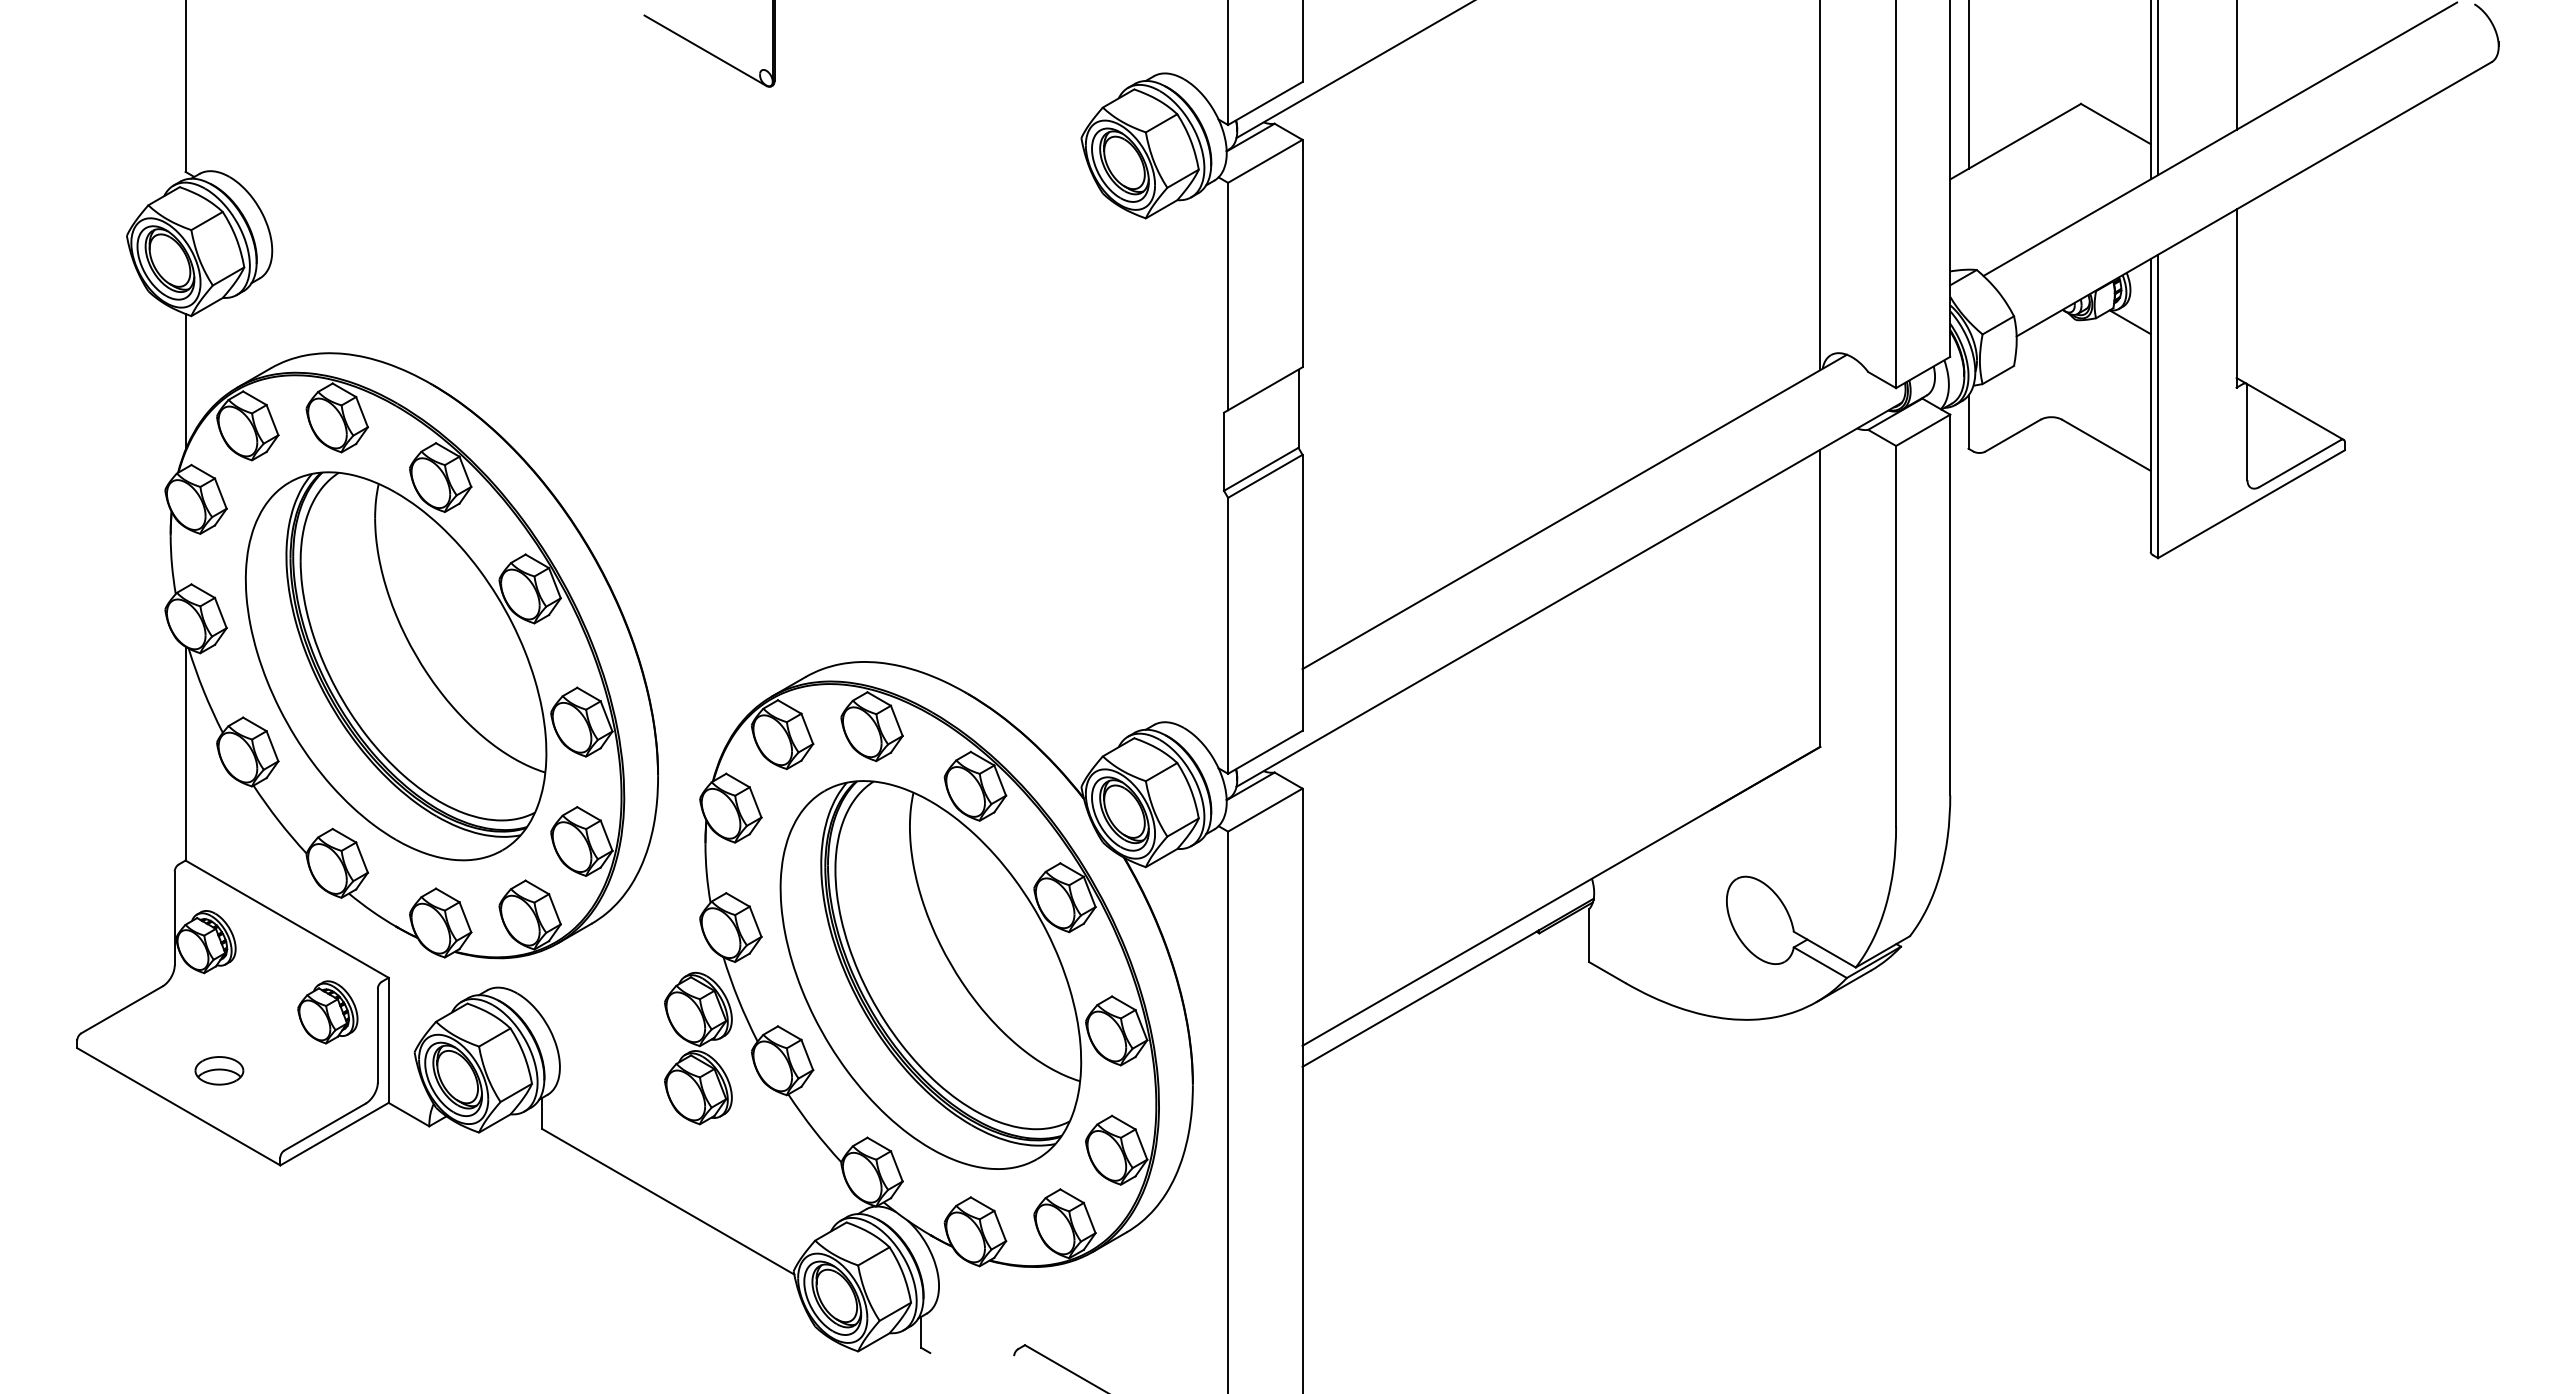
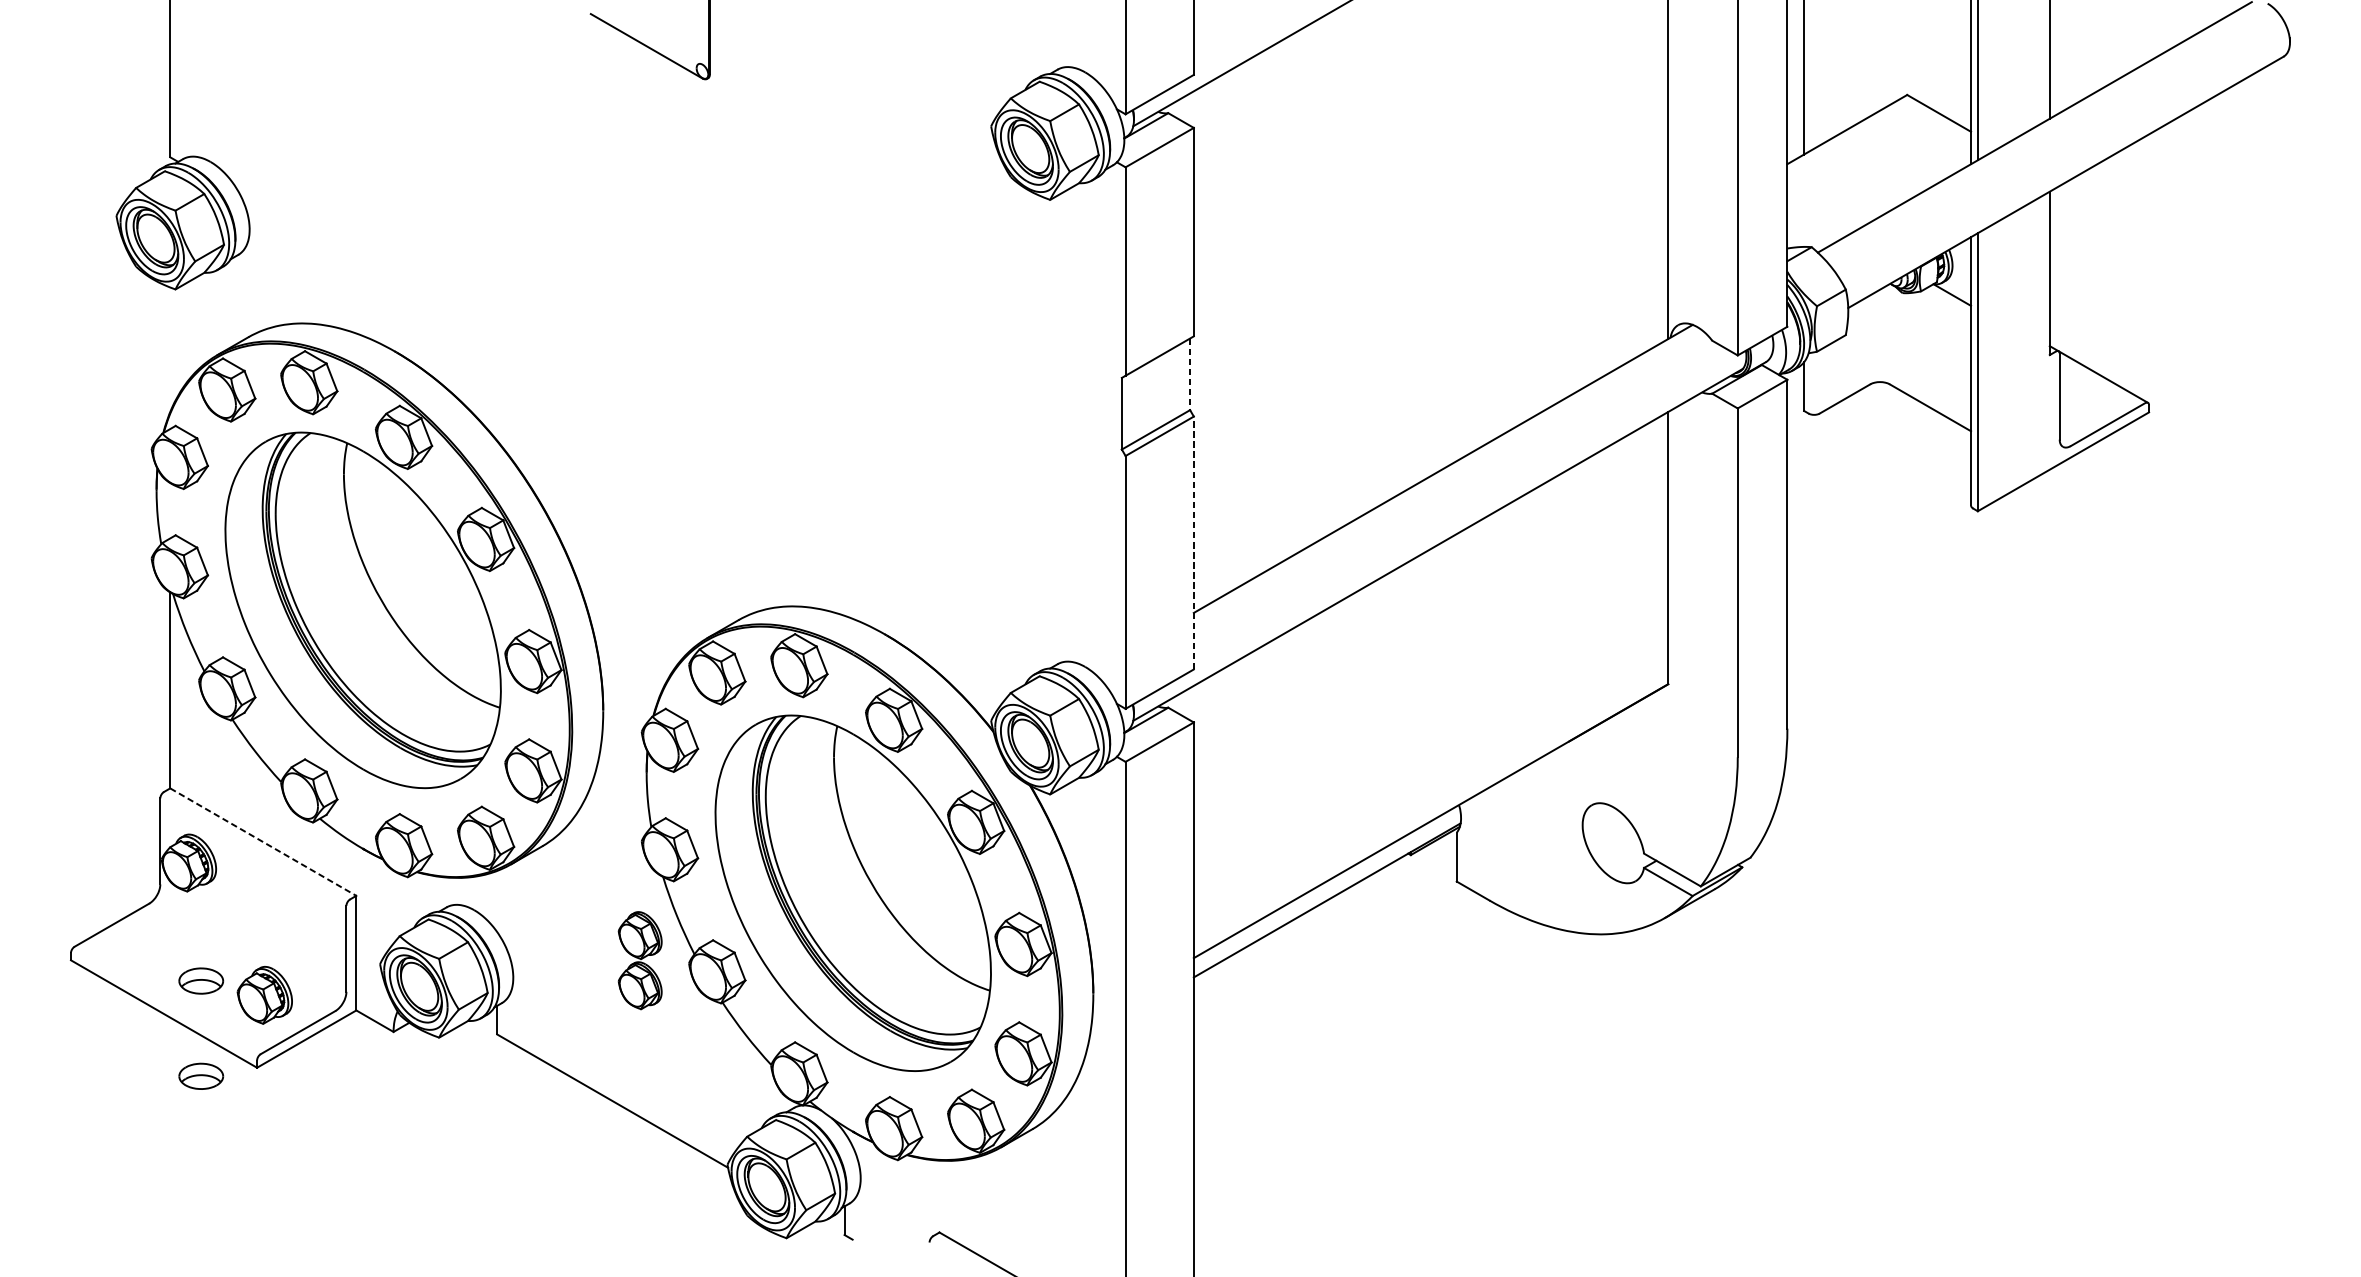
line: (185, 381) -> (170, 349), removed
line: (1298, 409) -> (1190, 375), solid -> dashed
line: (1302, 592) -> (1193, 542), solid -> dashed
line: (287, 919) -> (263, 842), solid -> dashed
part: (327, 1012) -> (264, 995), moved
part: (698, 1048) -> (640, 960), size x0.7
part: (219, 1174) -> (201, 1076), added

